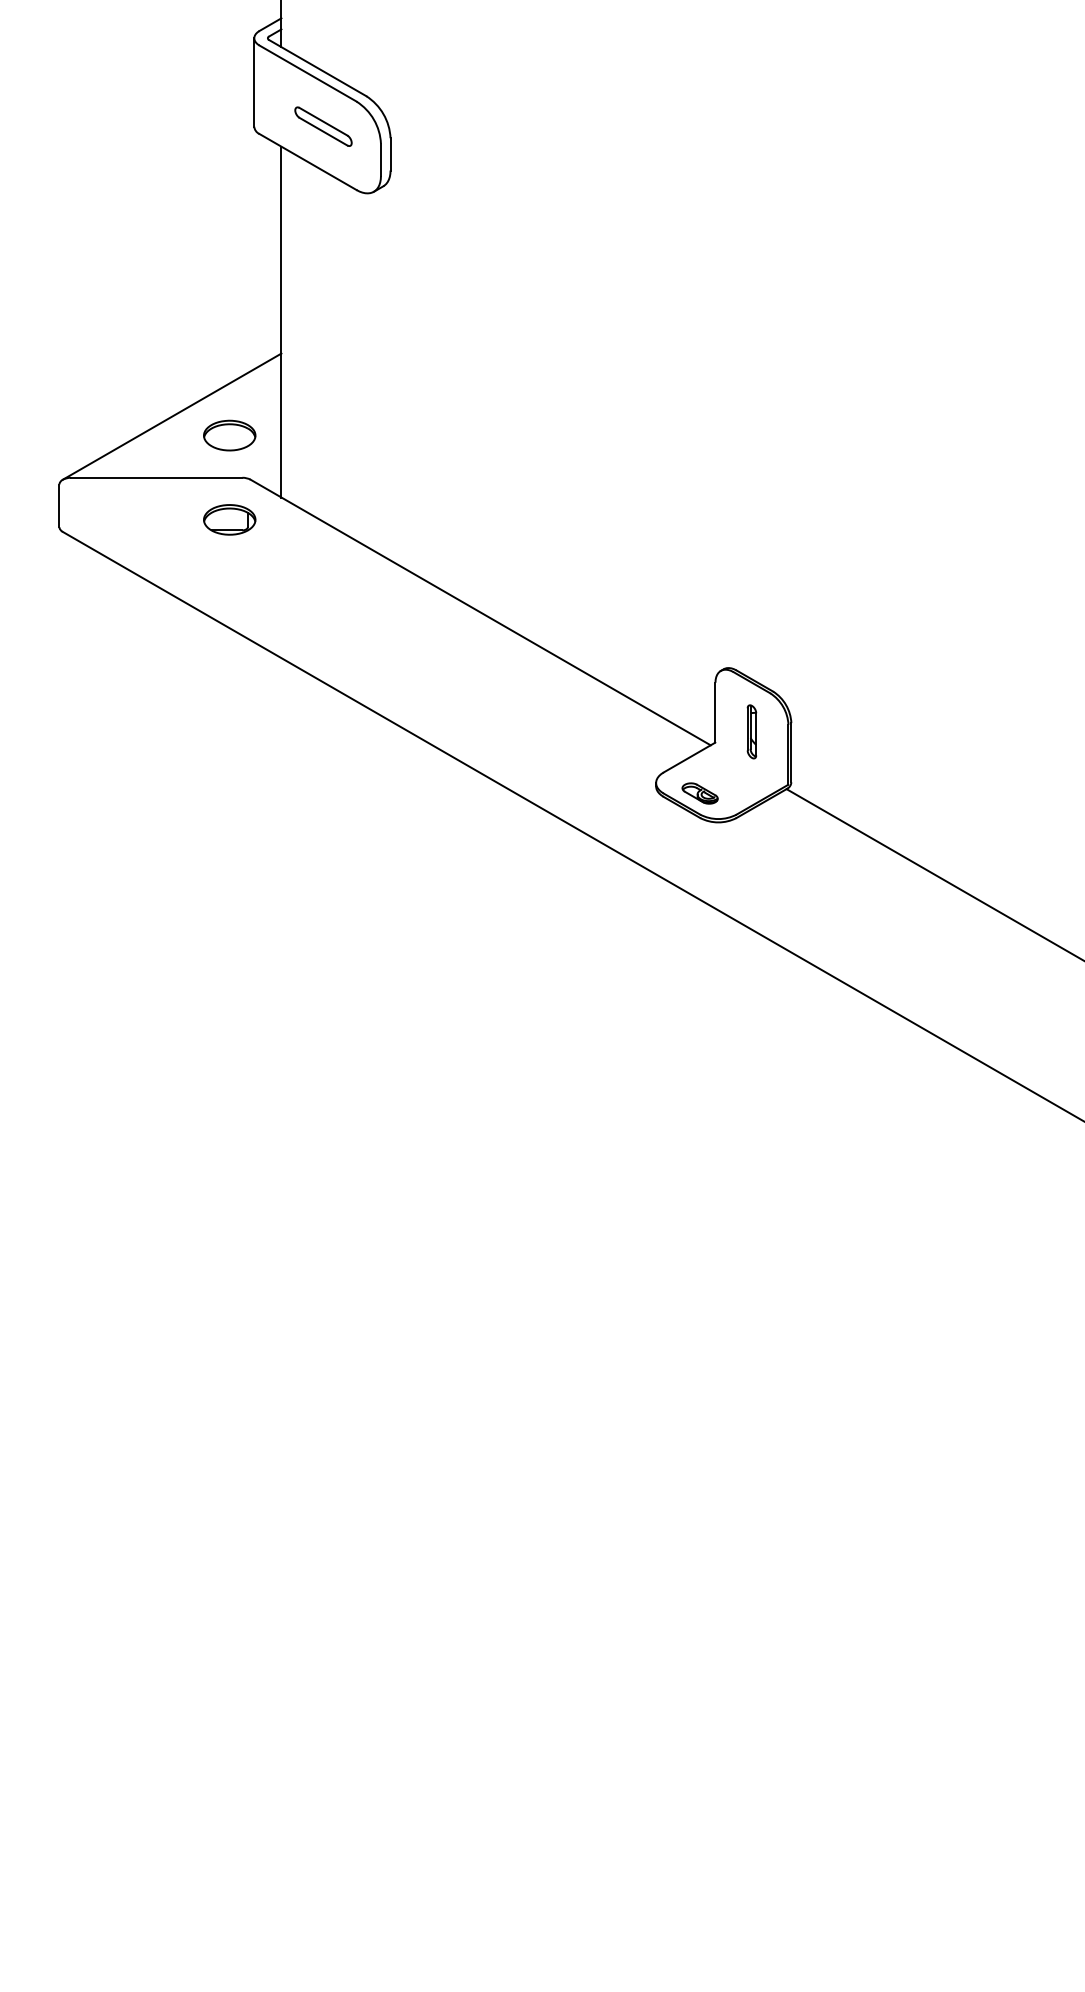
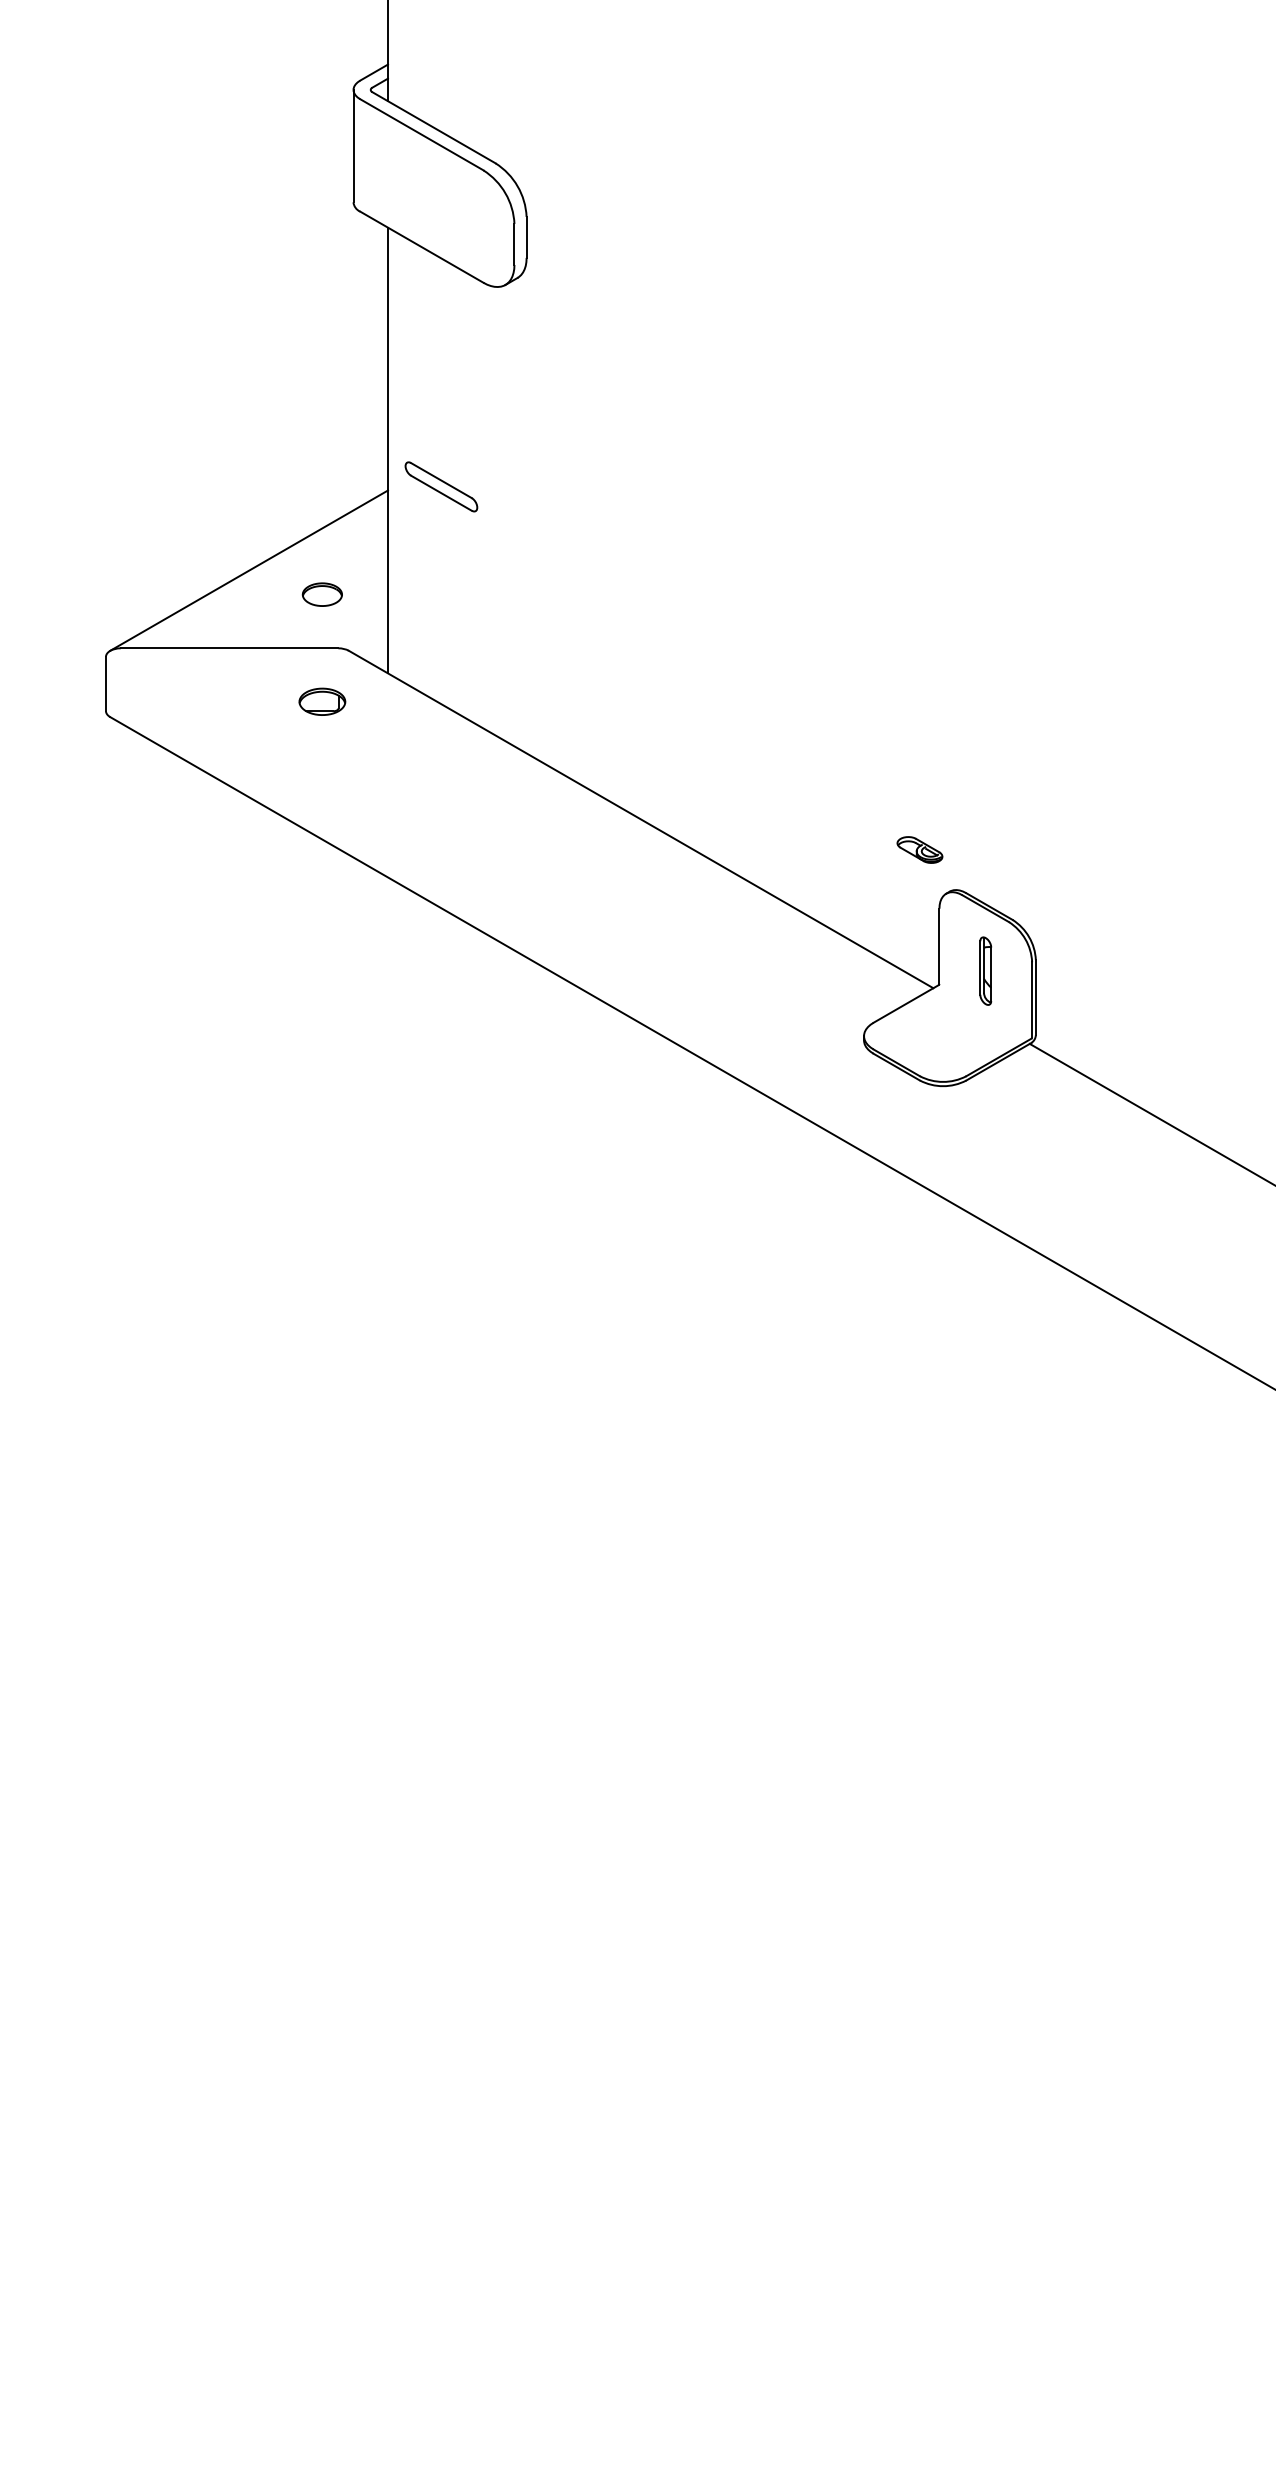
part: (323, 126) -> (441, 486), moved
part: (229, 435) -> (322, 594), size x0.6
part: (229, 519) -> (322, 701), size x0.7
part: (699, 793) -> (919, 849), moved

